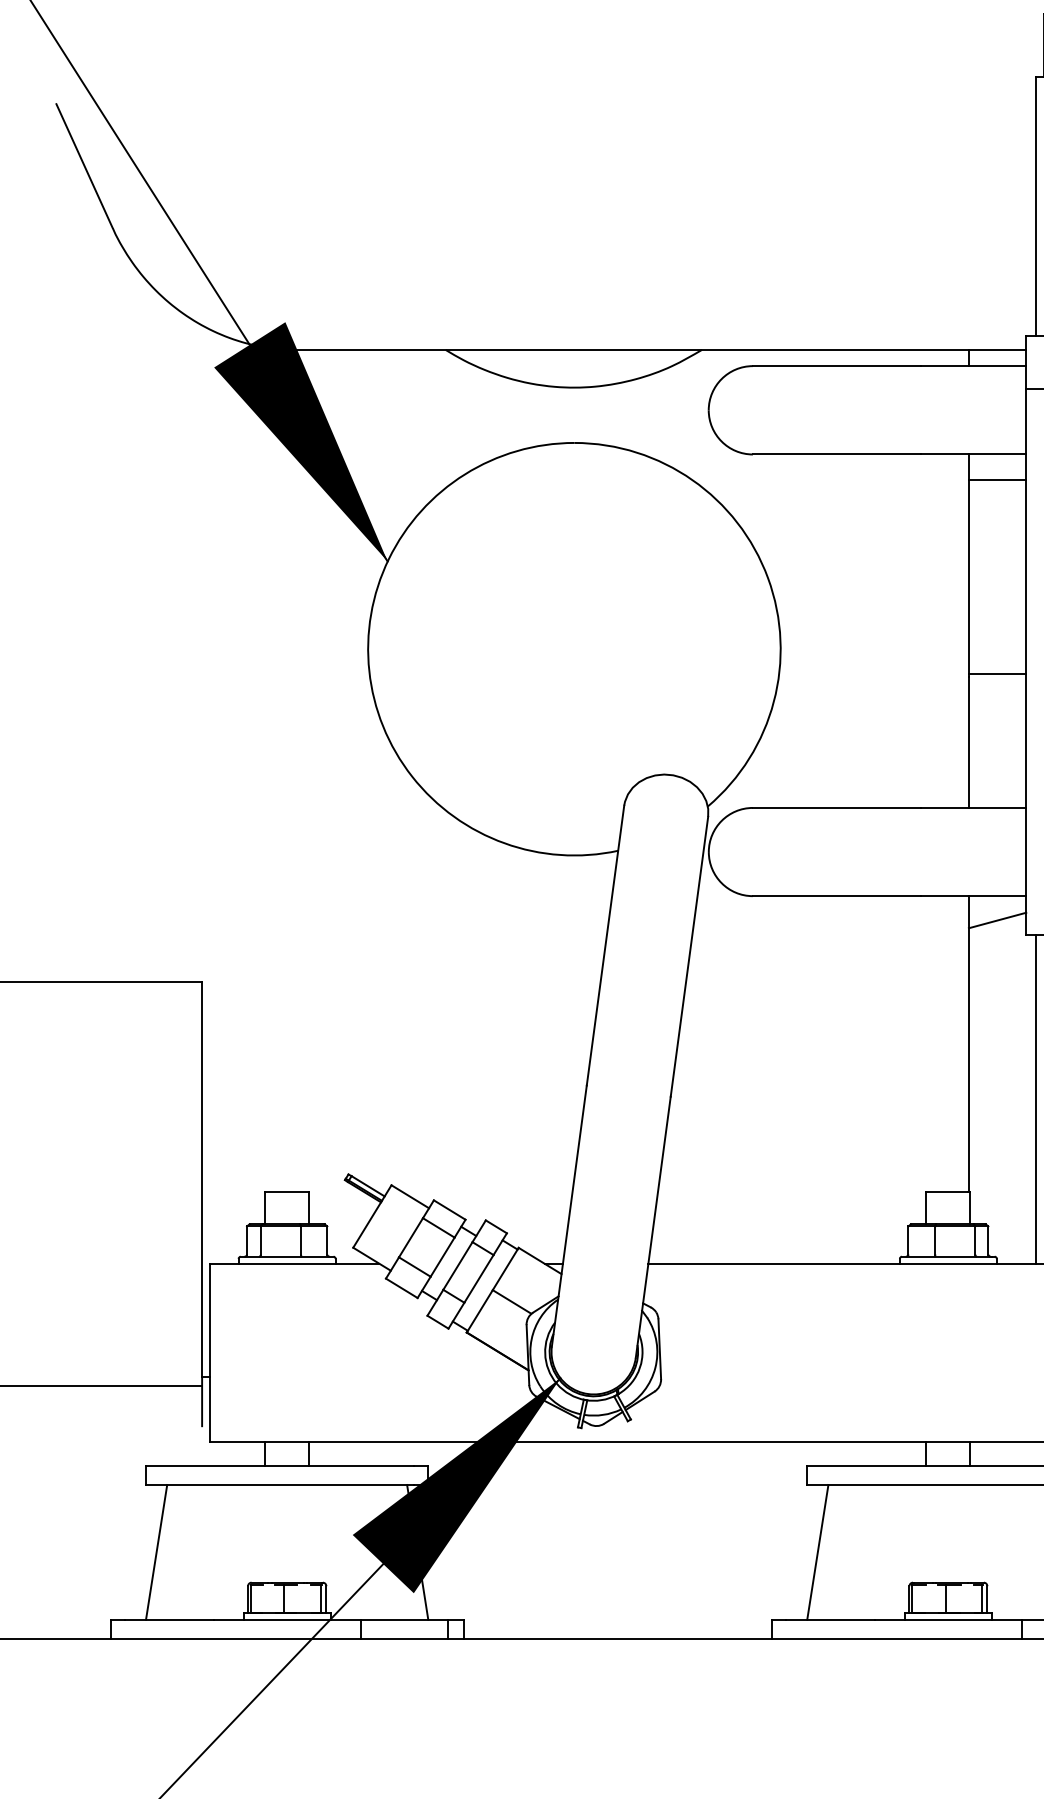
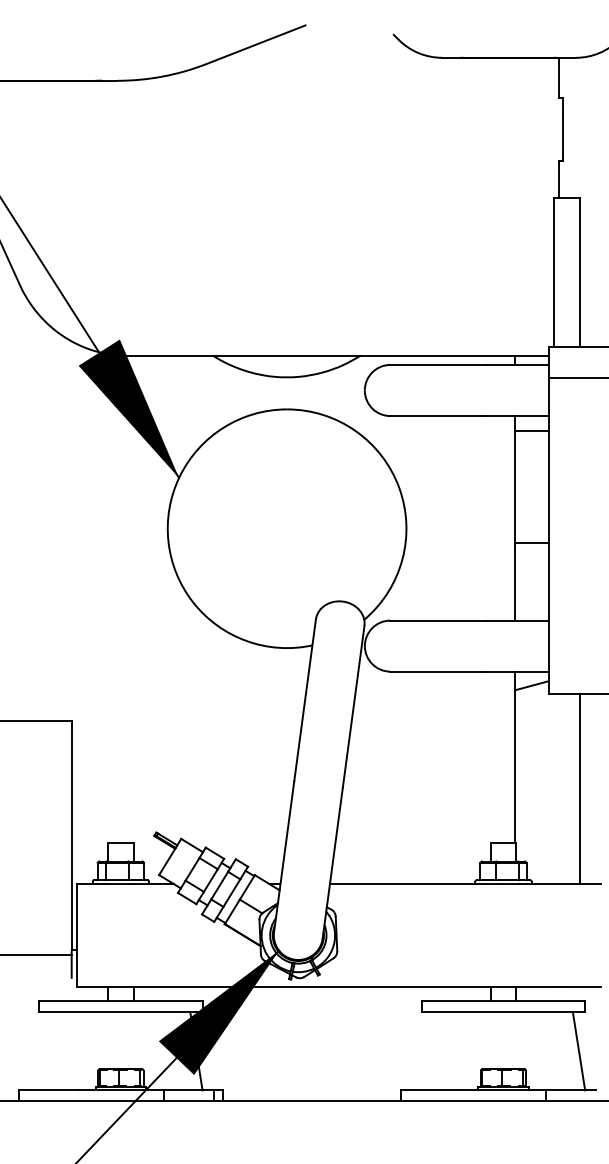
line: (1034, 1099) -> (553, 789), removed
line: (156, 1552) -> (45, 1051), removed
line: (817, 1552) -> (427, 1051), removed

